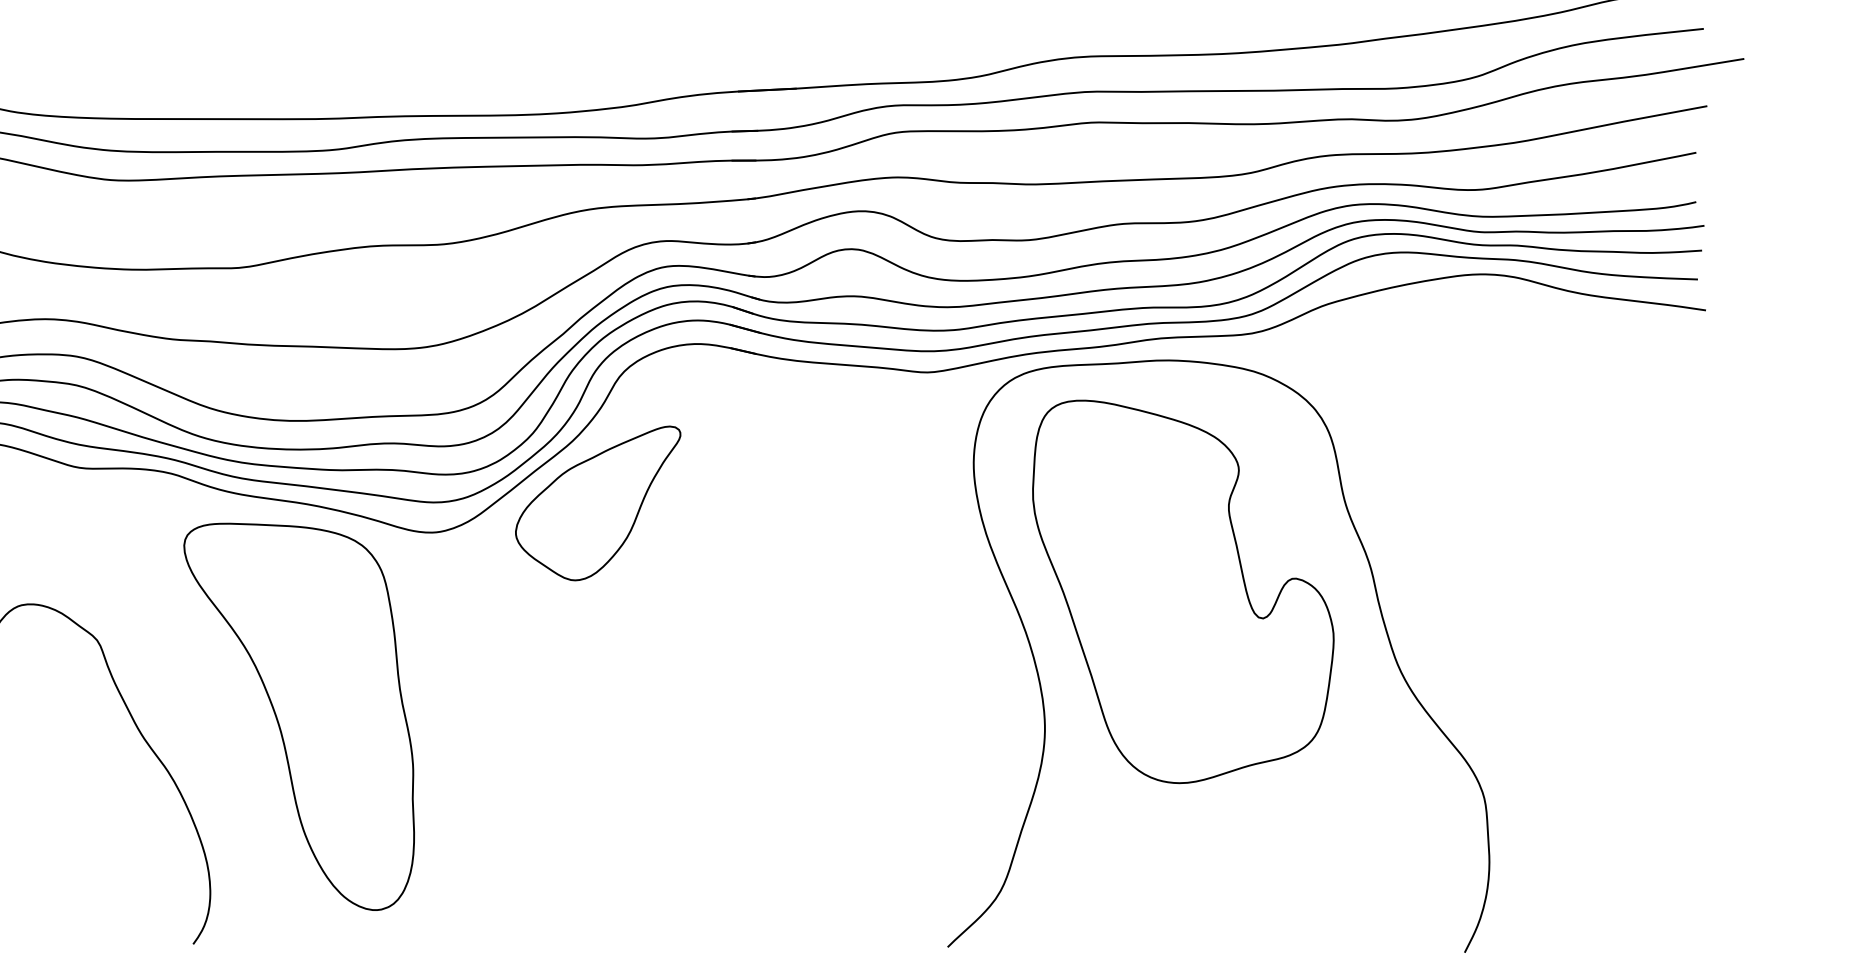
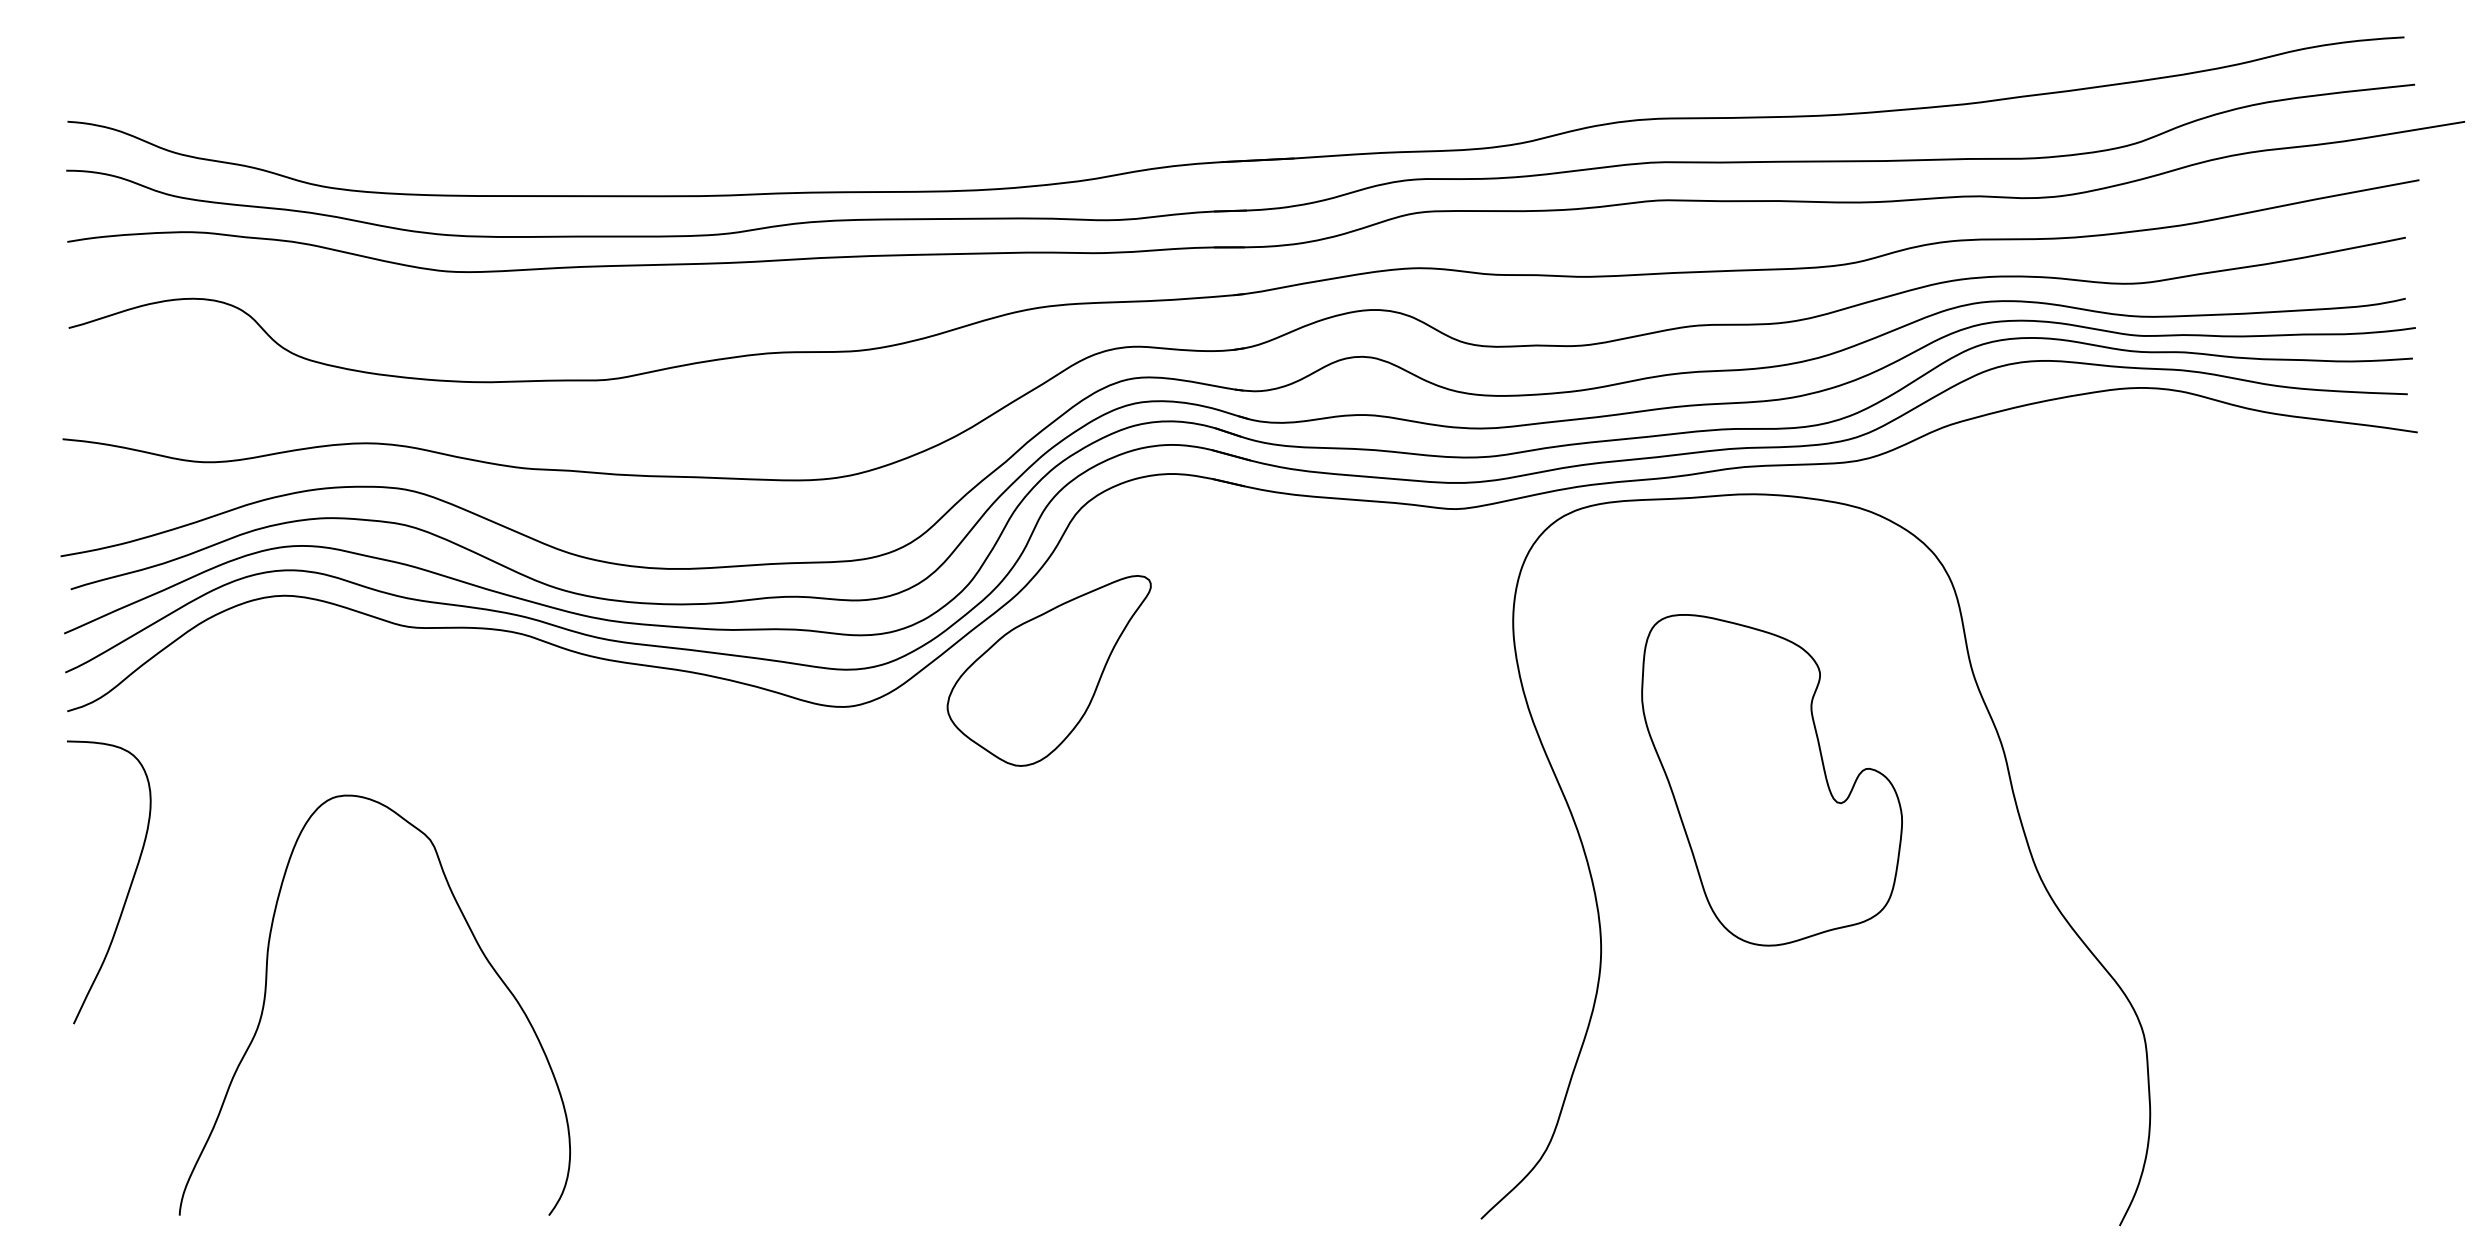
part: (1182, 592) -> (1771, 780), size x0.7
part: (298, 716) -> (679, 934), removed

